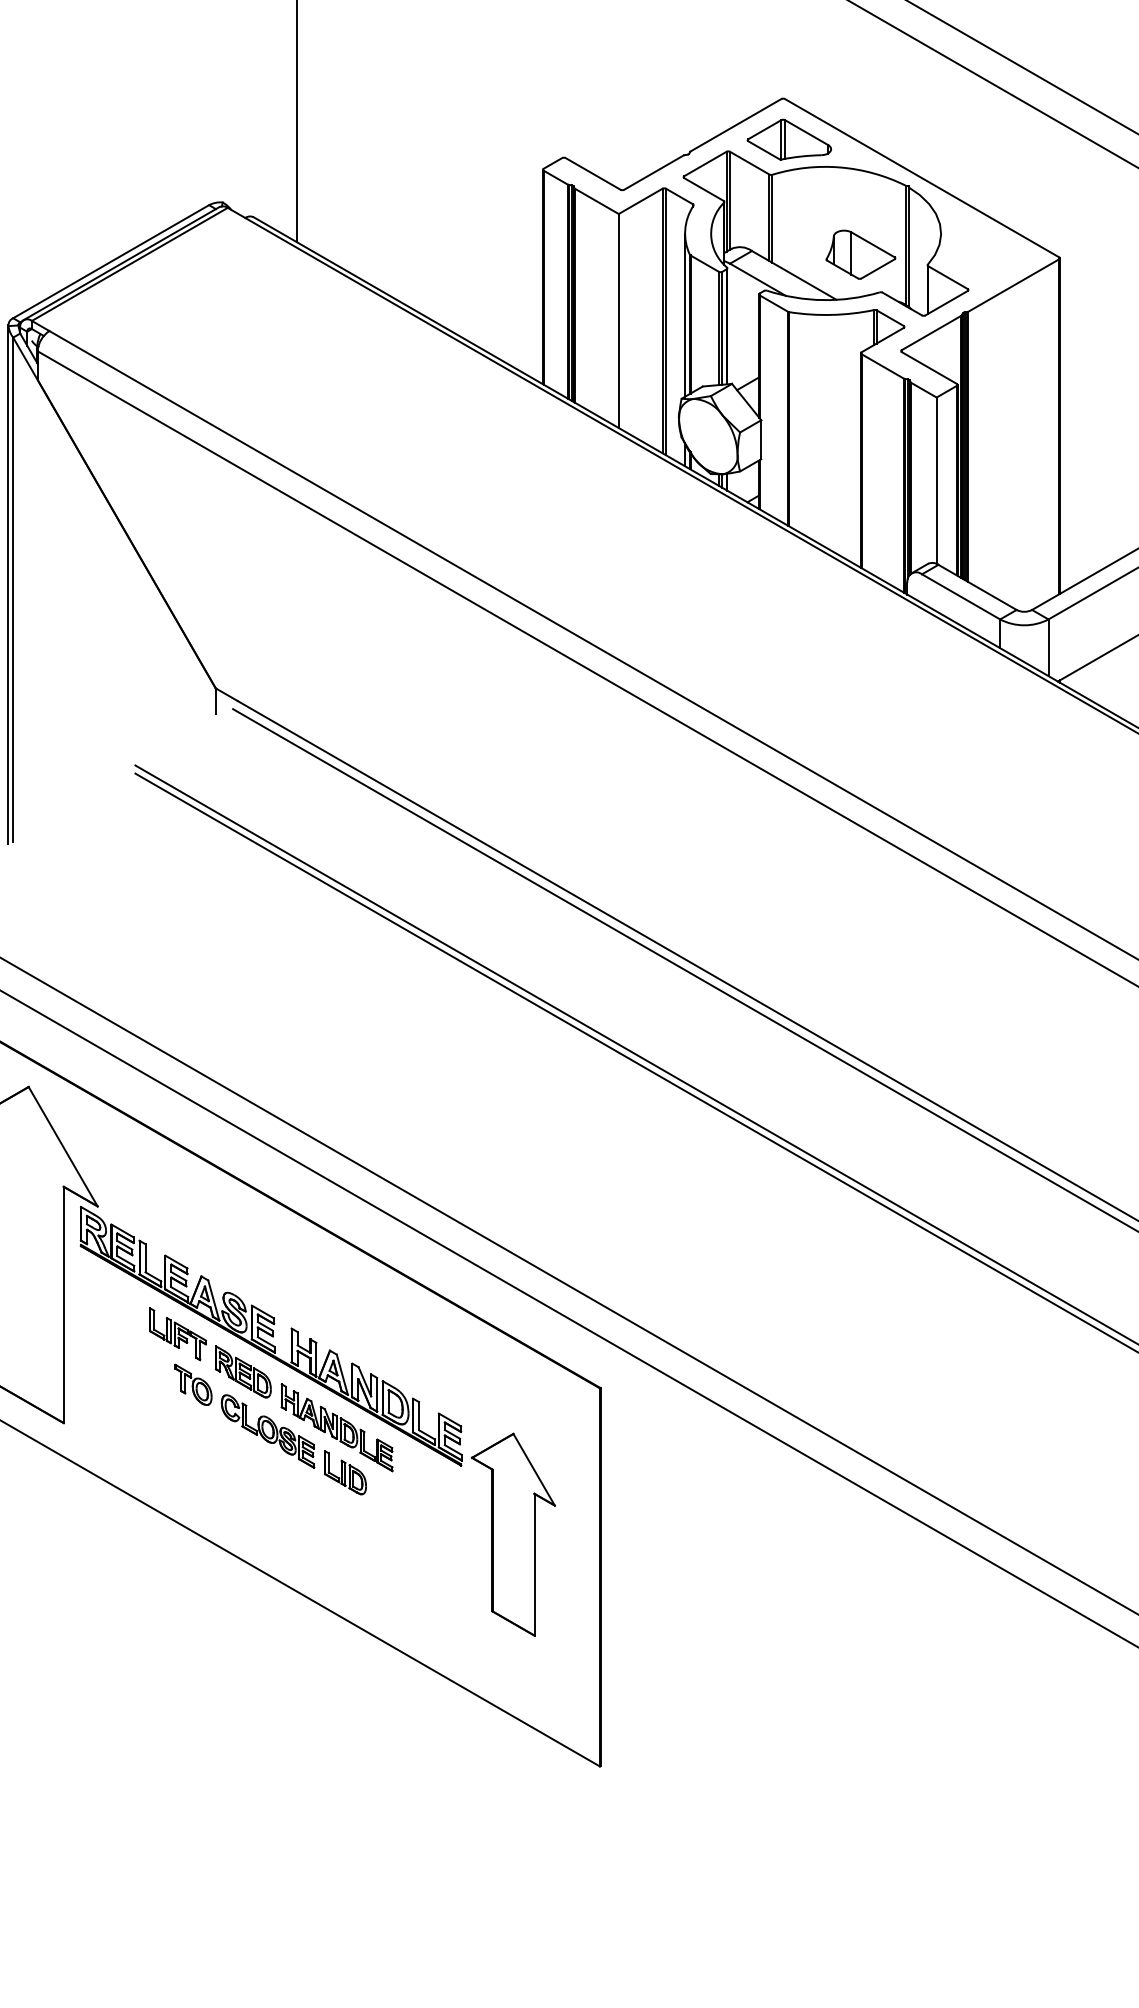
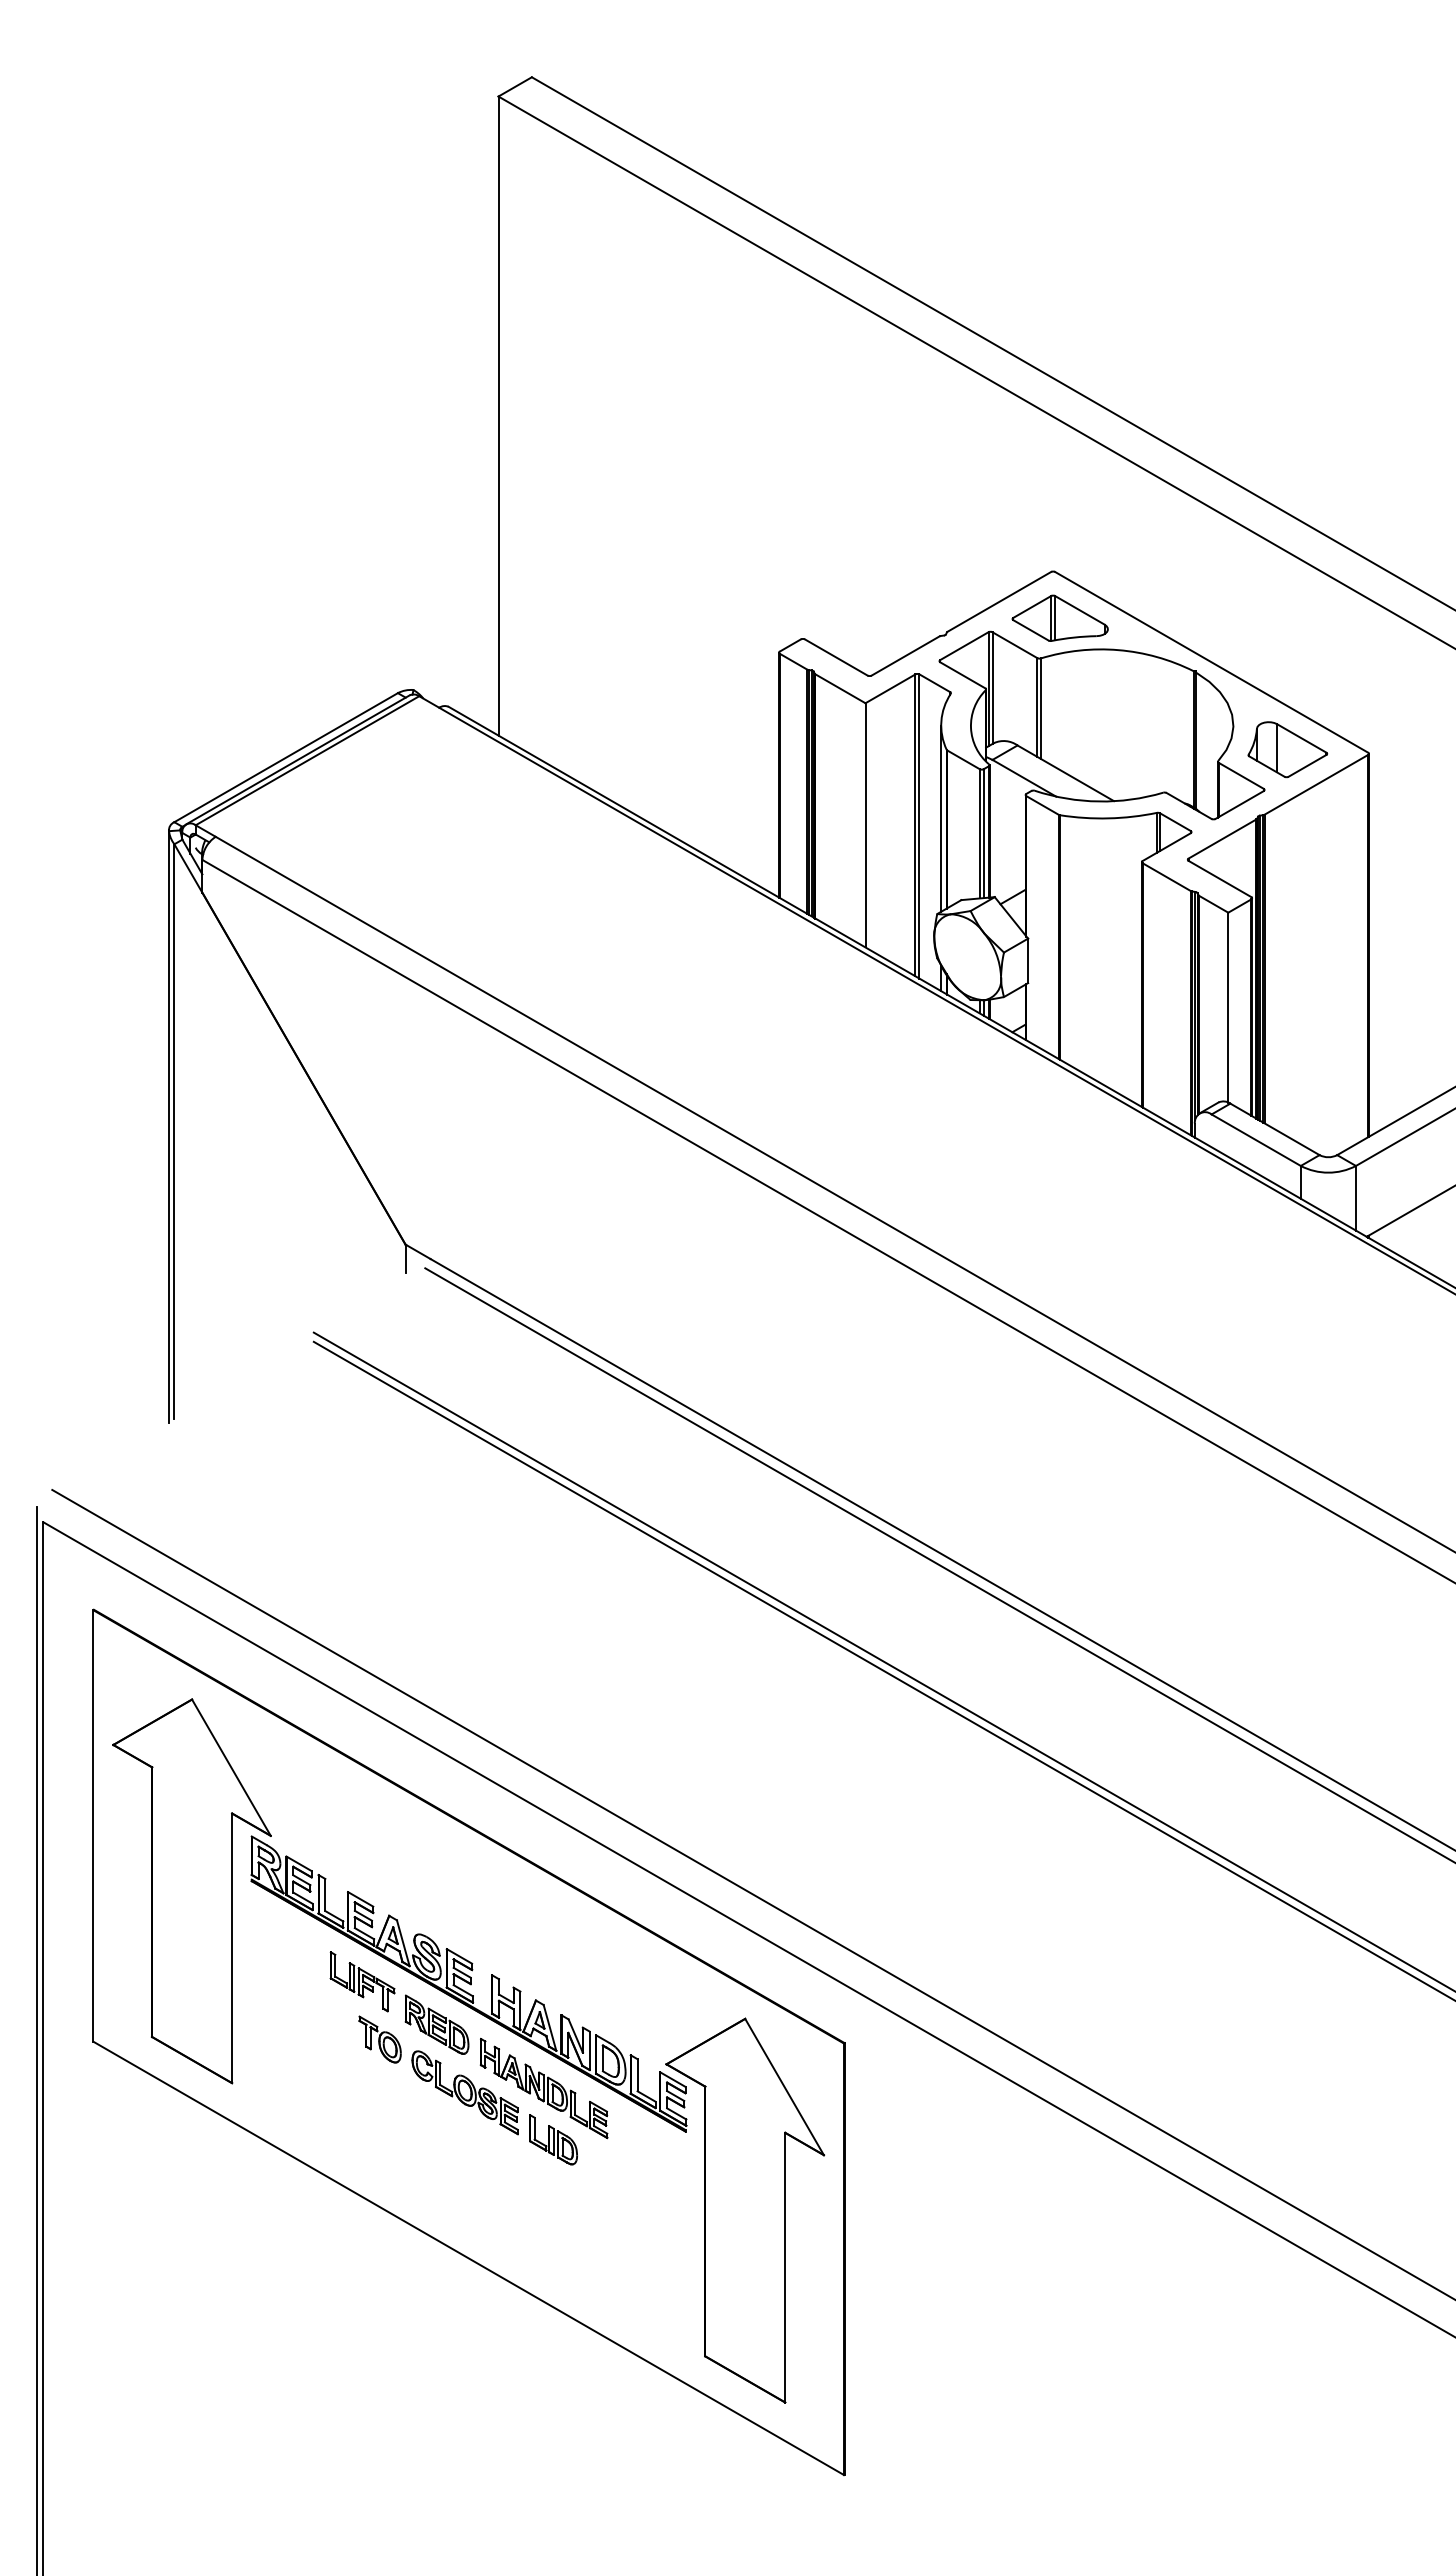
part: (860, 254) -> (1287, 749), moved
part: (513, 1534) -> (745, 2210), size x1.67

